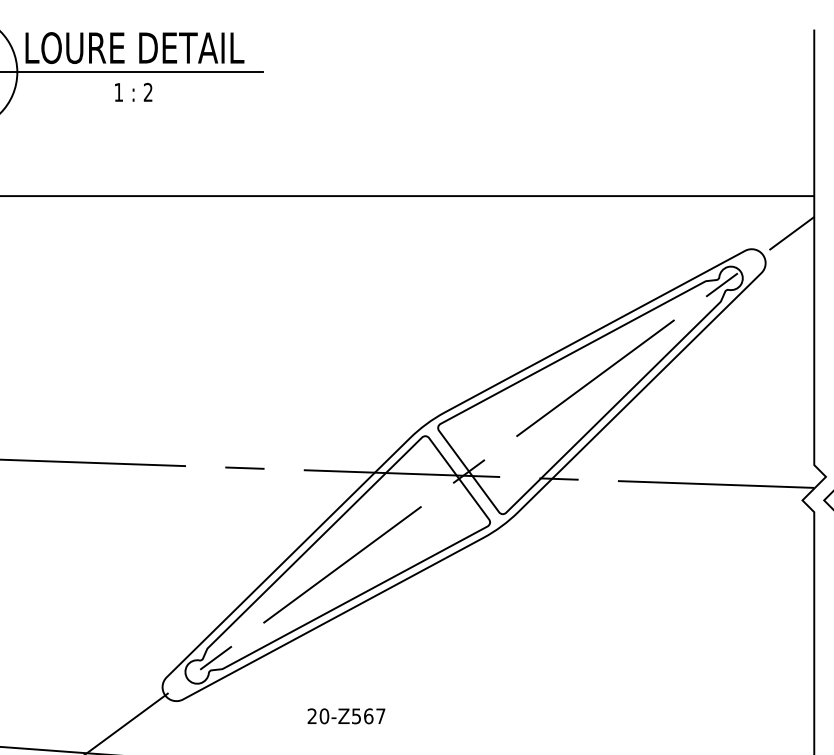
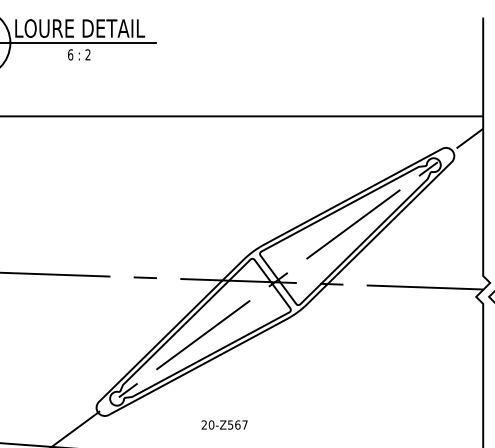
text: (118, 91) -> (70, 54), 1 -> 6
text: (346, 715) -> (224, 424), moved

